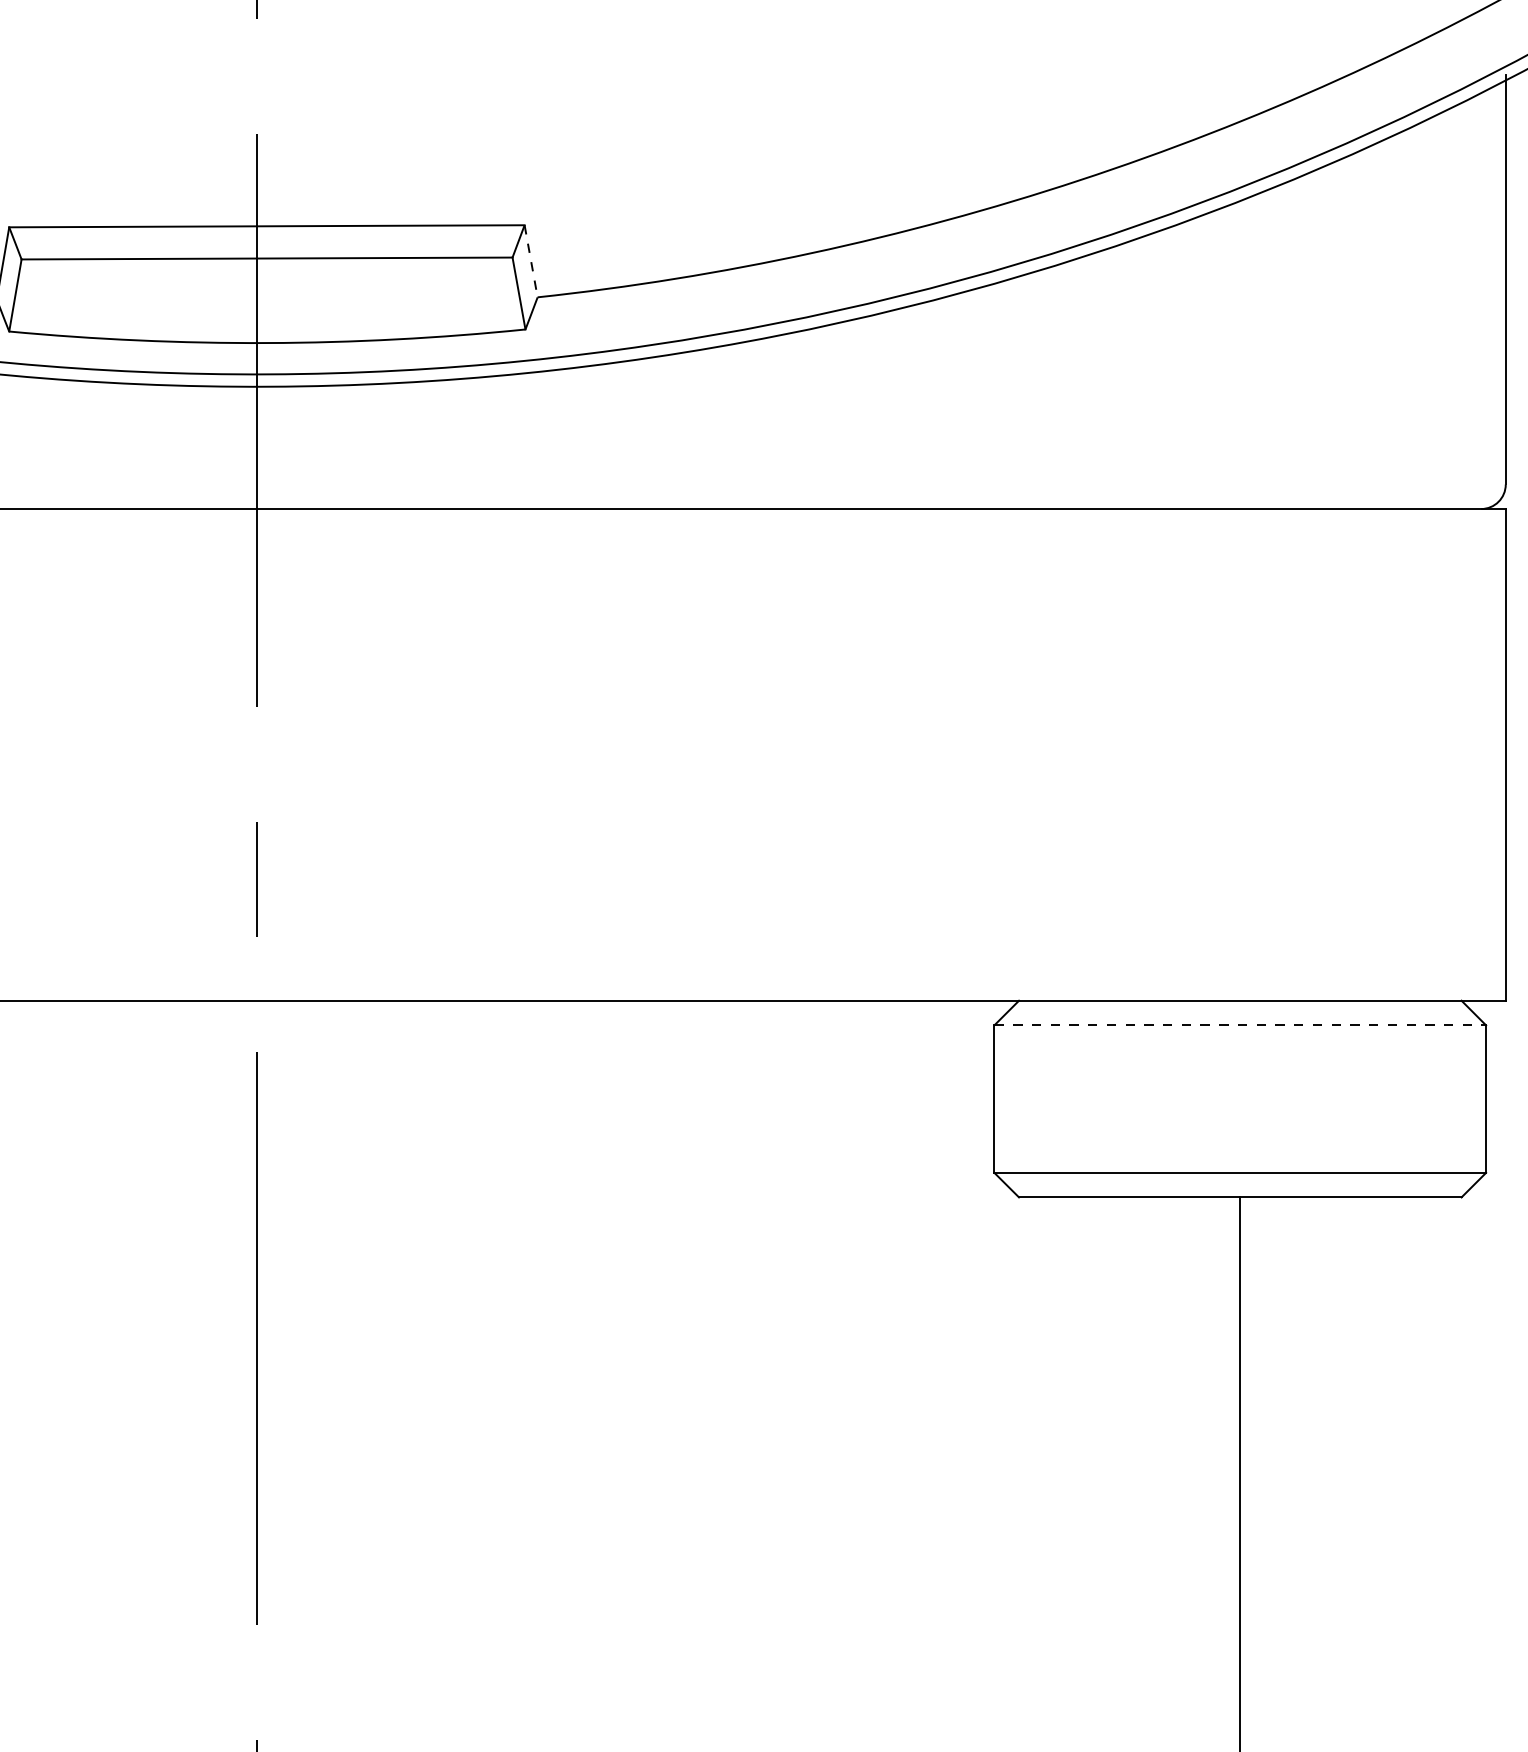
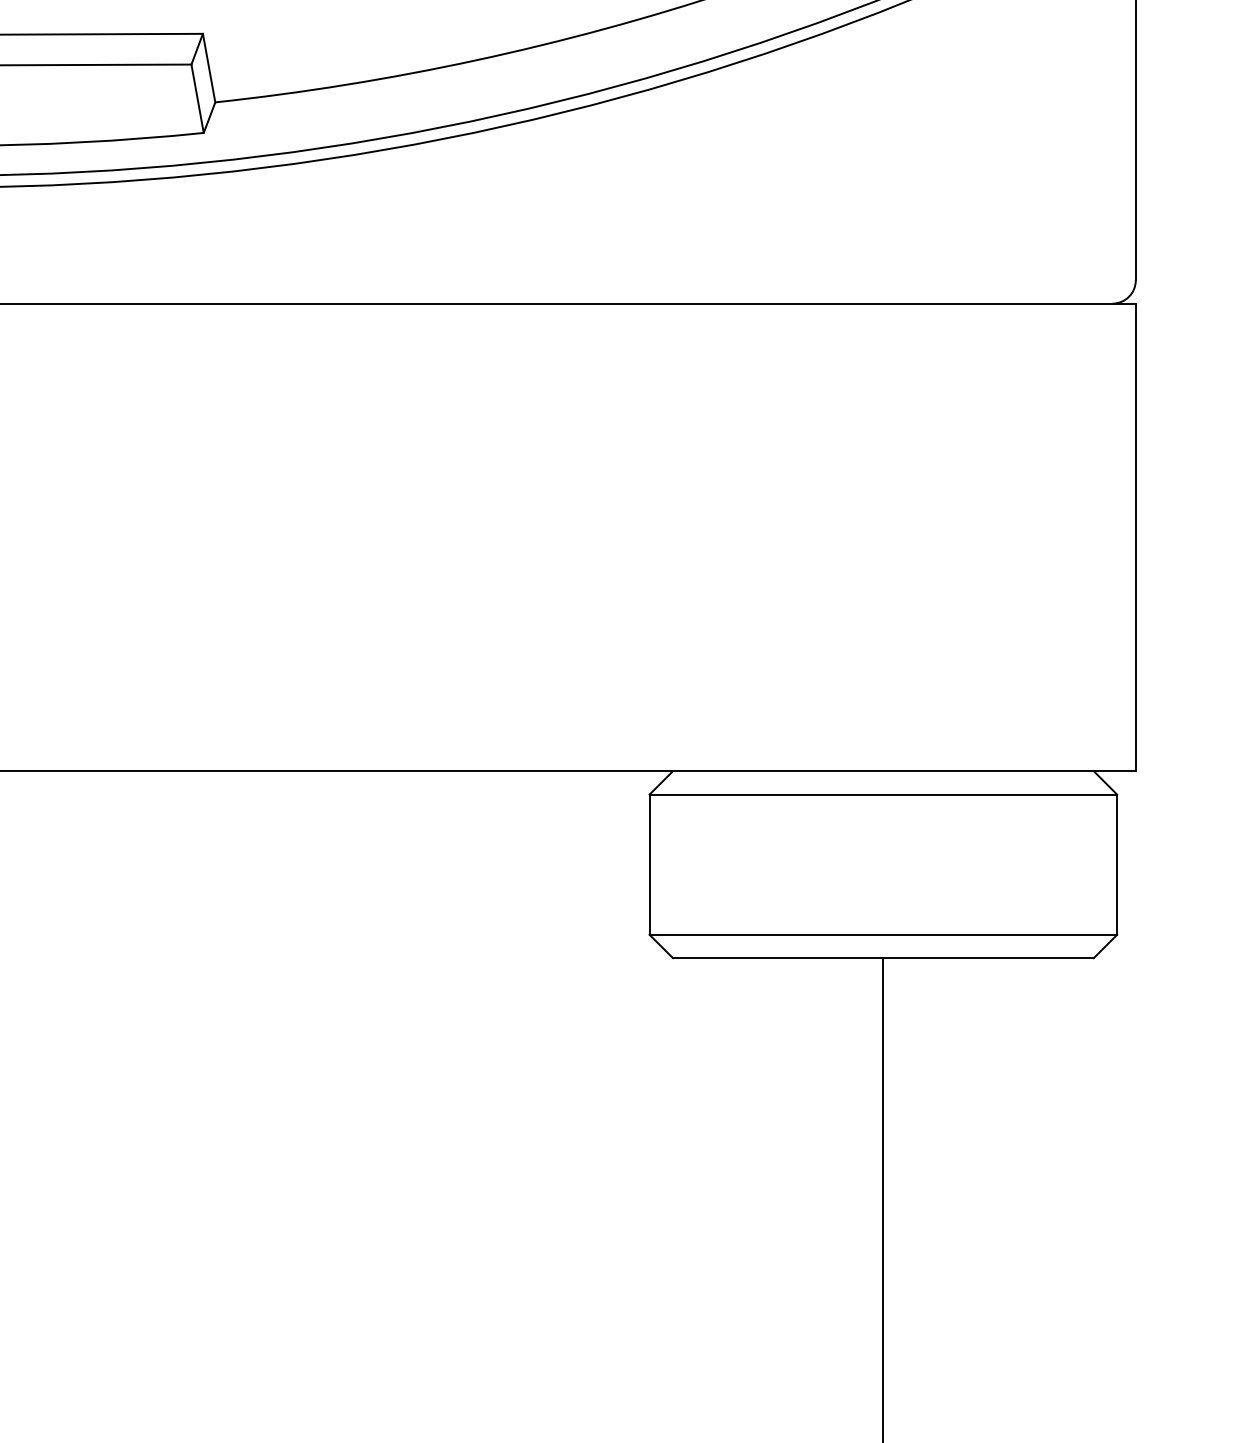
line: (531, 261) -> (209, 68), dashed -> solid
line: (1240, 1025) -> (883, 794), dashed -> solid

